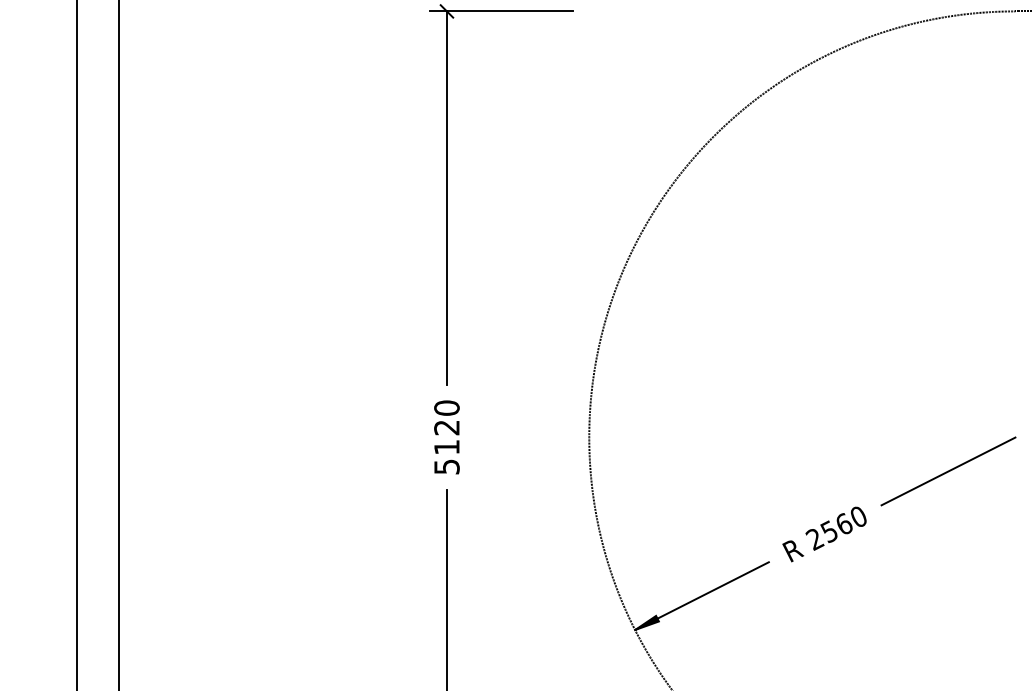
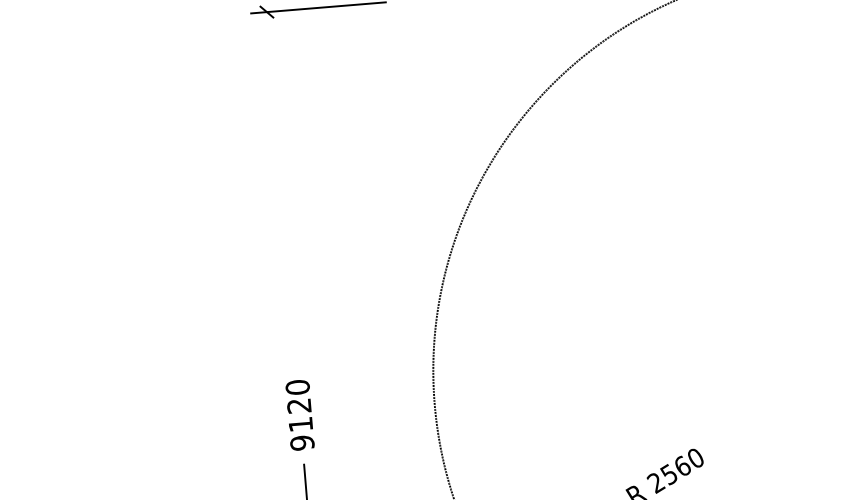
line: (446, 198) -> (281, 189), removed
text: (446, 466) -> (301, 442), 5120 -> 9120
line: (948, 471) -> (777, 408), removed

